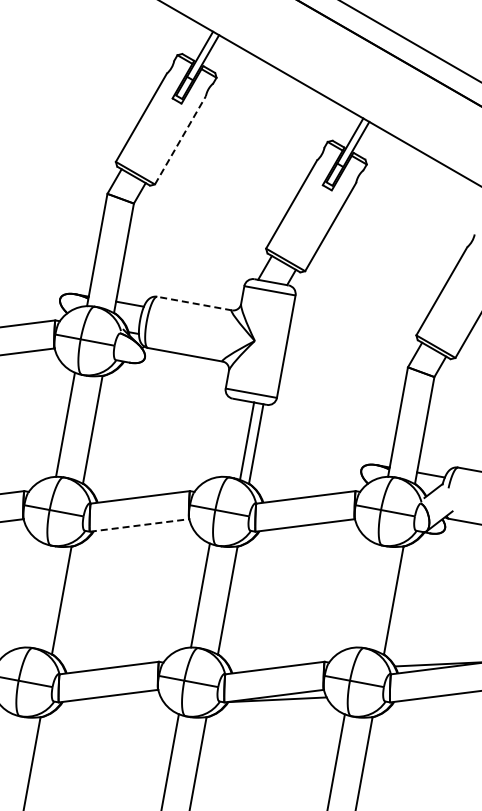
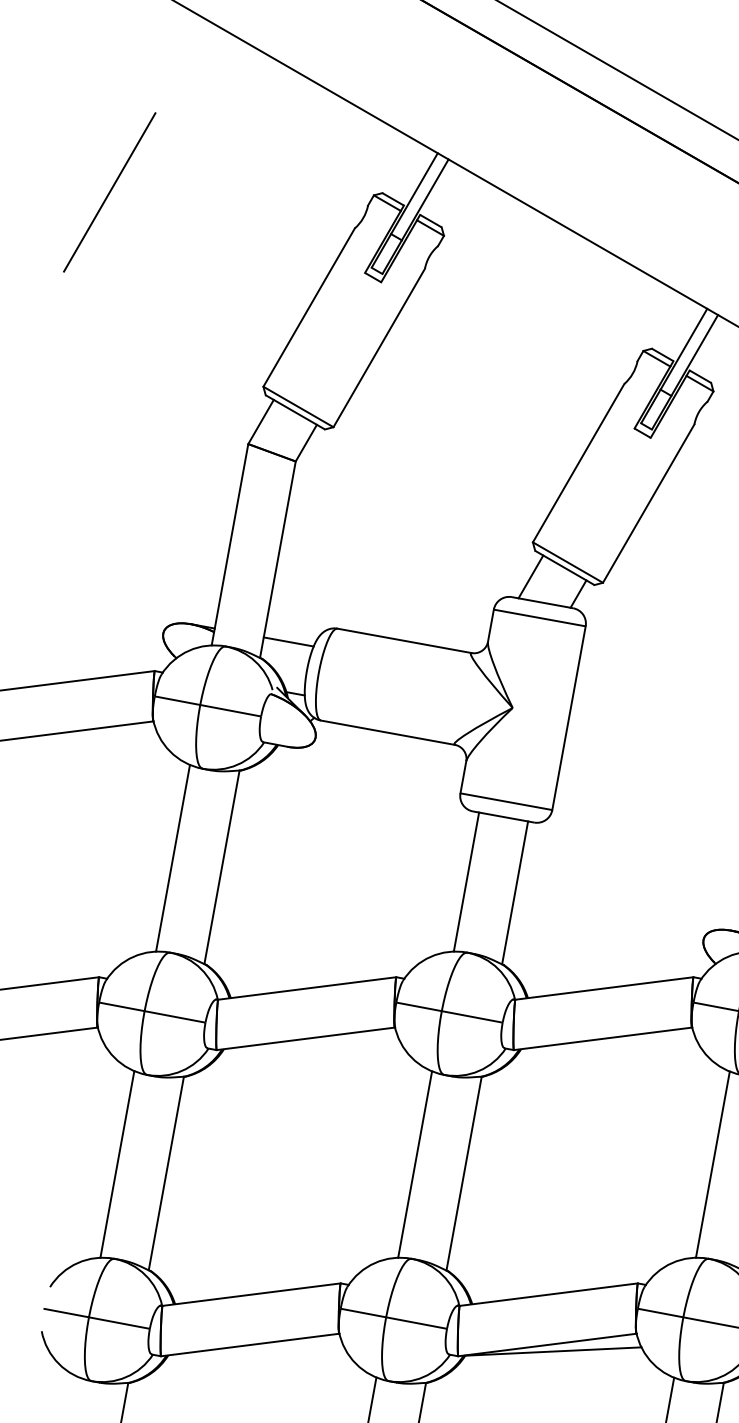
line: (29, 53) -> (108, 192), added
line: (180, 140) -> (379, 348), dashed -> solid
line: (194, 303) -> (404, 640), dashed -> solid
line: (247, 440) -> (467, 881), moved
line: (139, 525) -> (305, 1038), dashed -> solid
line: (34, 595) -> (117, 1164), added
line: (366, 595) -> (712, 1164), added

